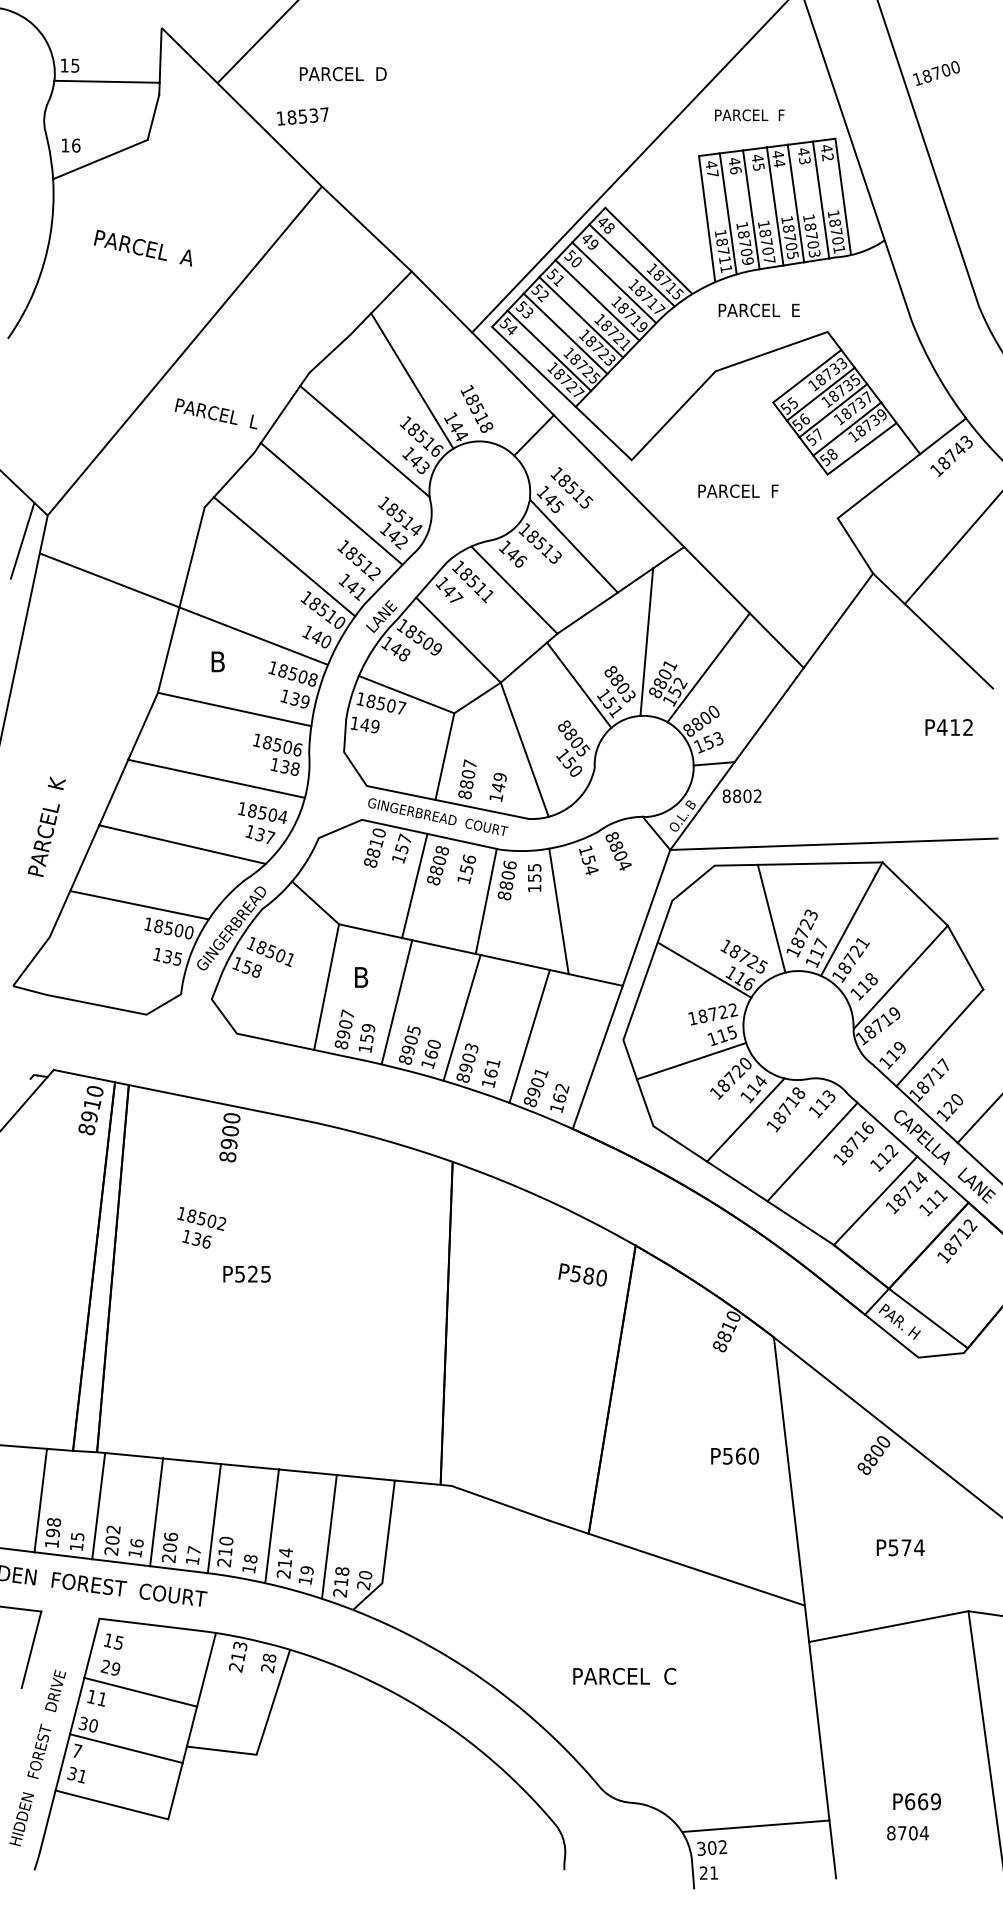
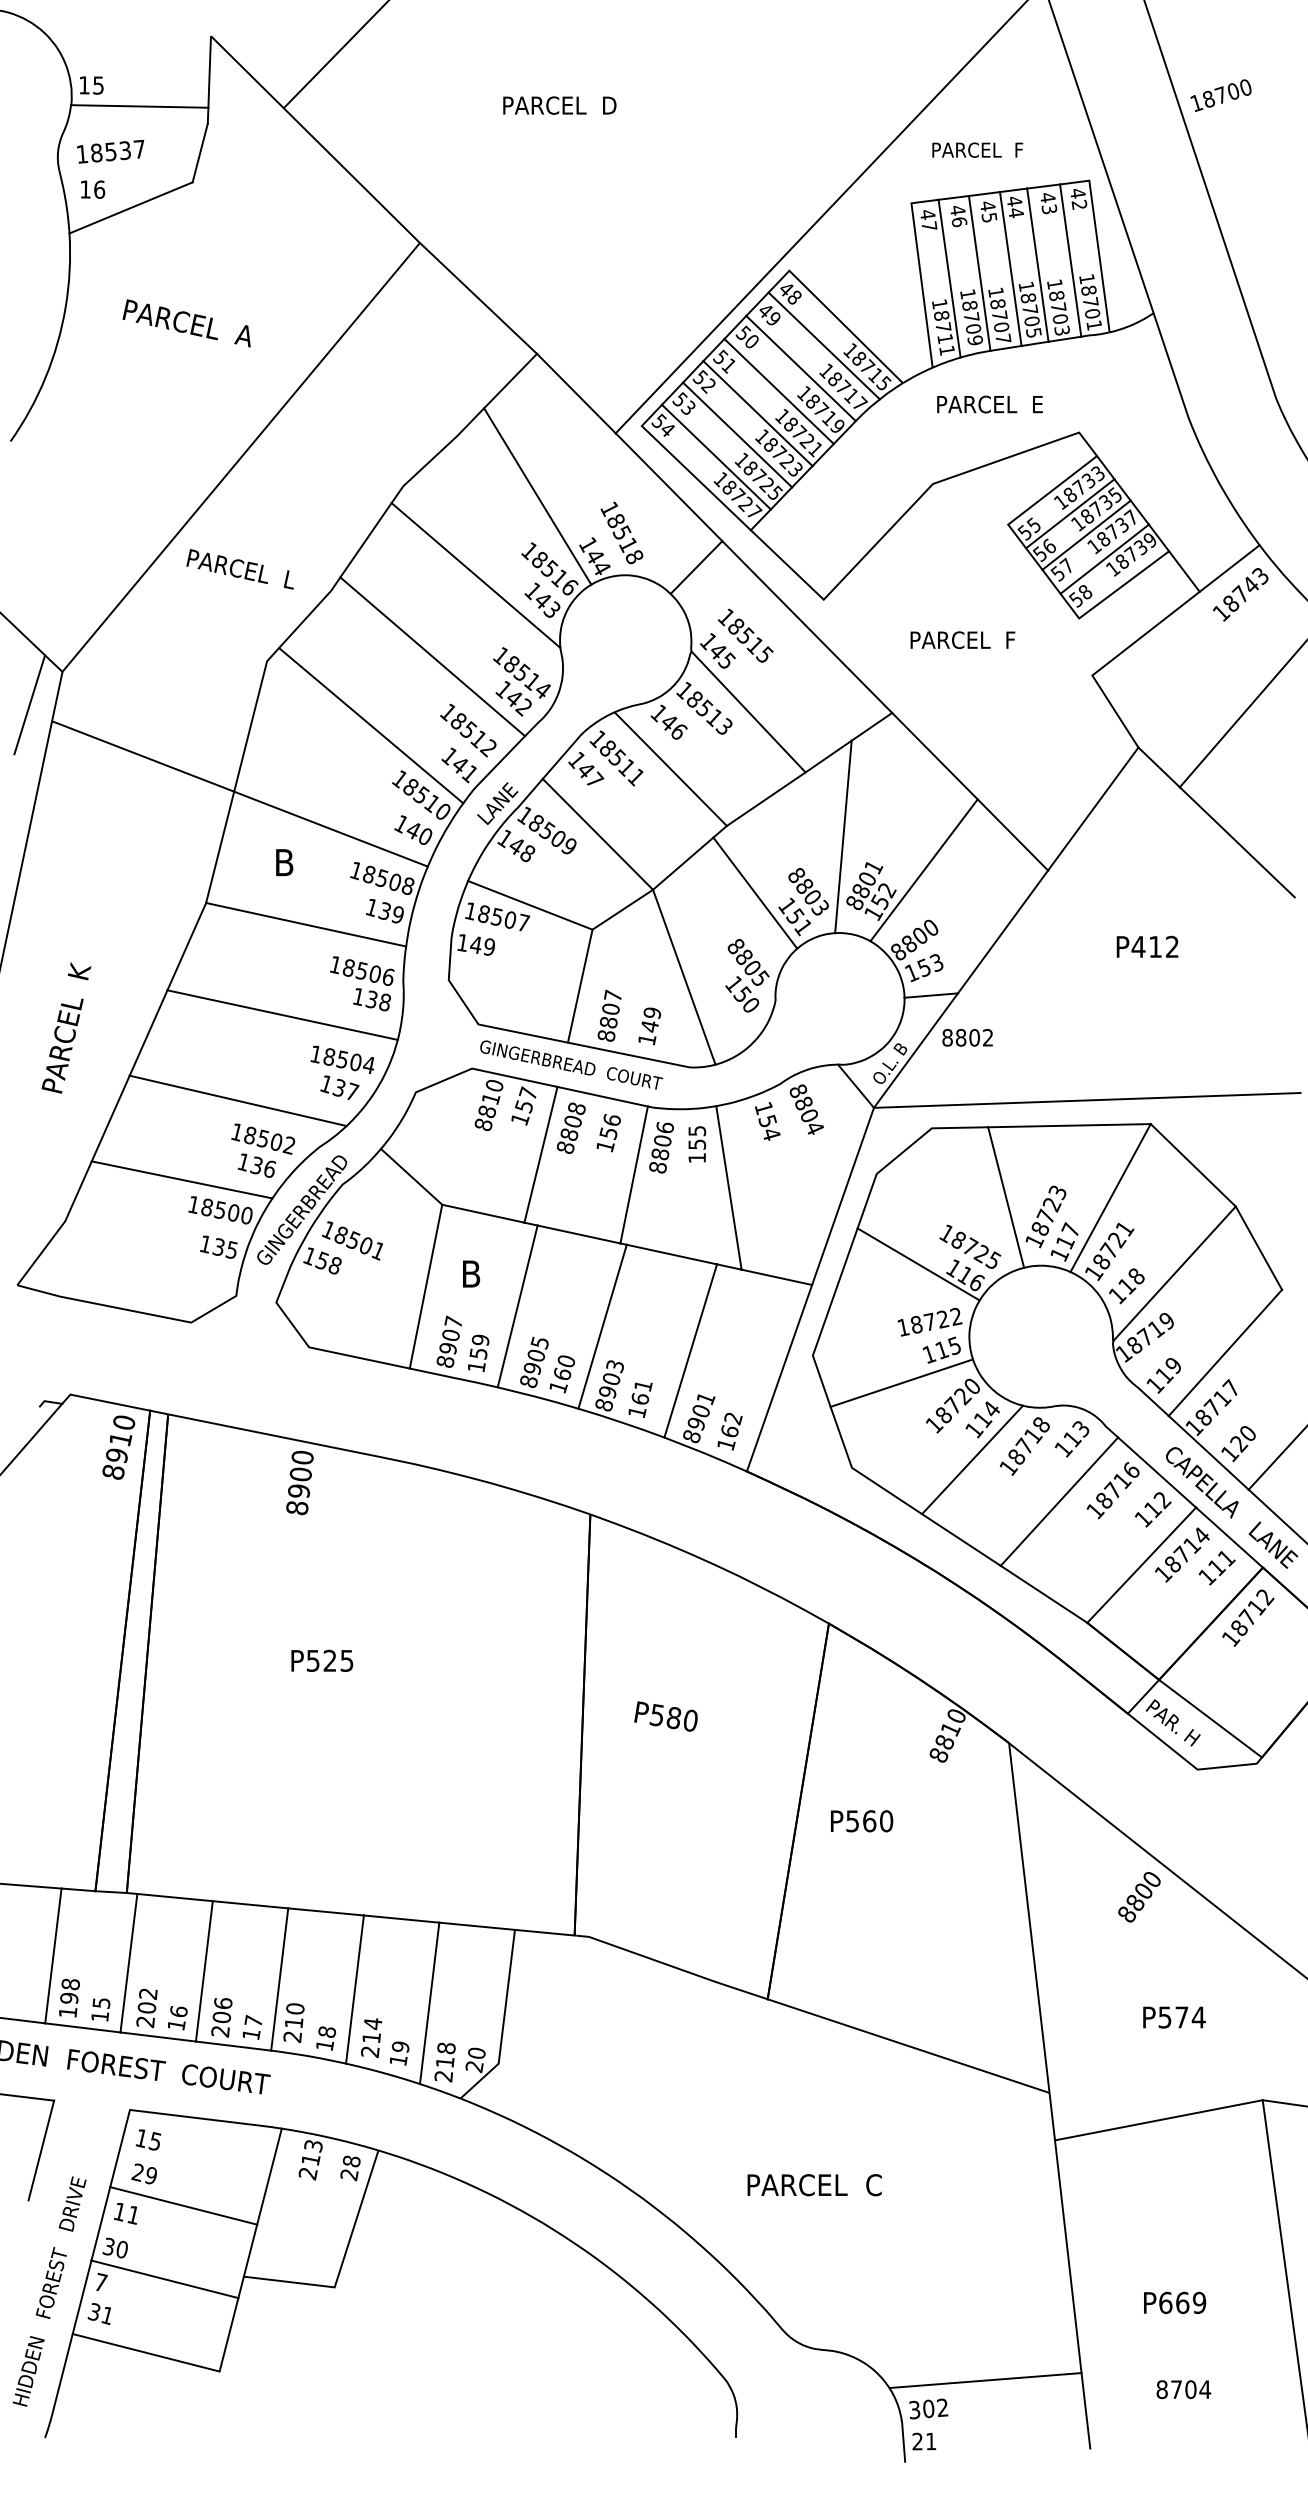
text: (342, 74) -> (558, 106), moved
text: (302, 116) -> (110, 151), moved
text: (215, 413) -> (239, 568), moved
text: (948, 727) -> (1146, 946), moved
text: (46, 826) -> (66, 1027), moved
text: (201, 1227) -> (262, 1150), moved
text: (582, 1274) -> (665, 1716), moved
text: (734, 1455) -> (861, 1820), moved
text: (916, 1801) -> (1174, 2302), moved

